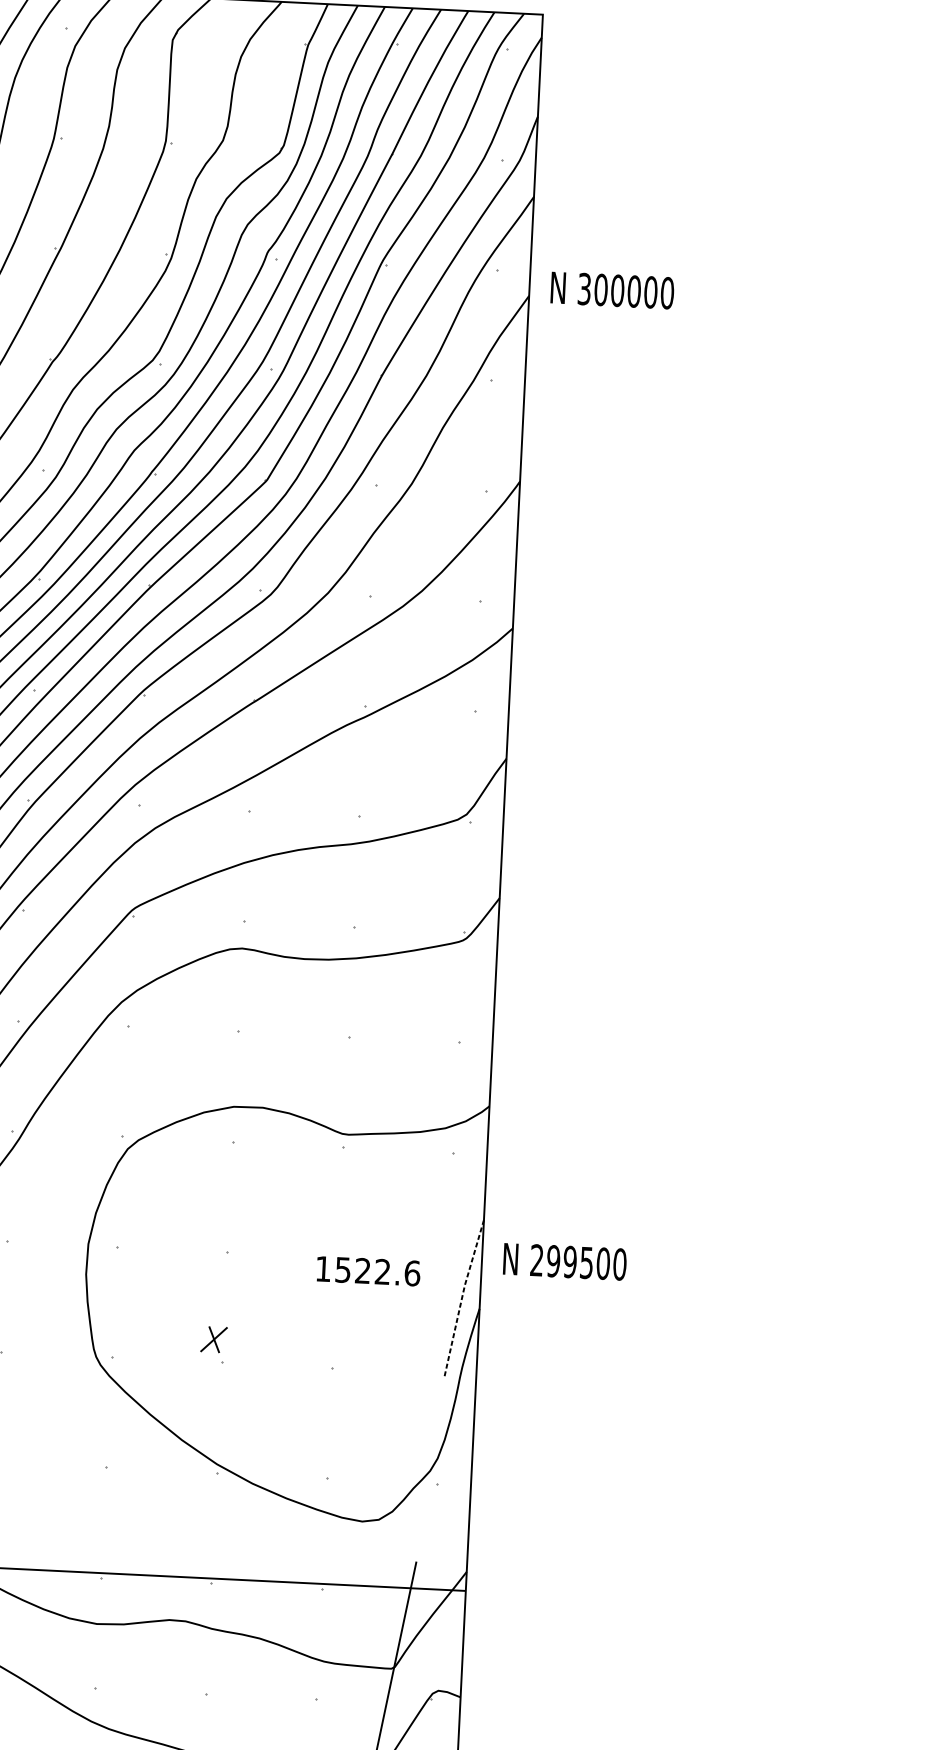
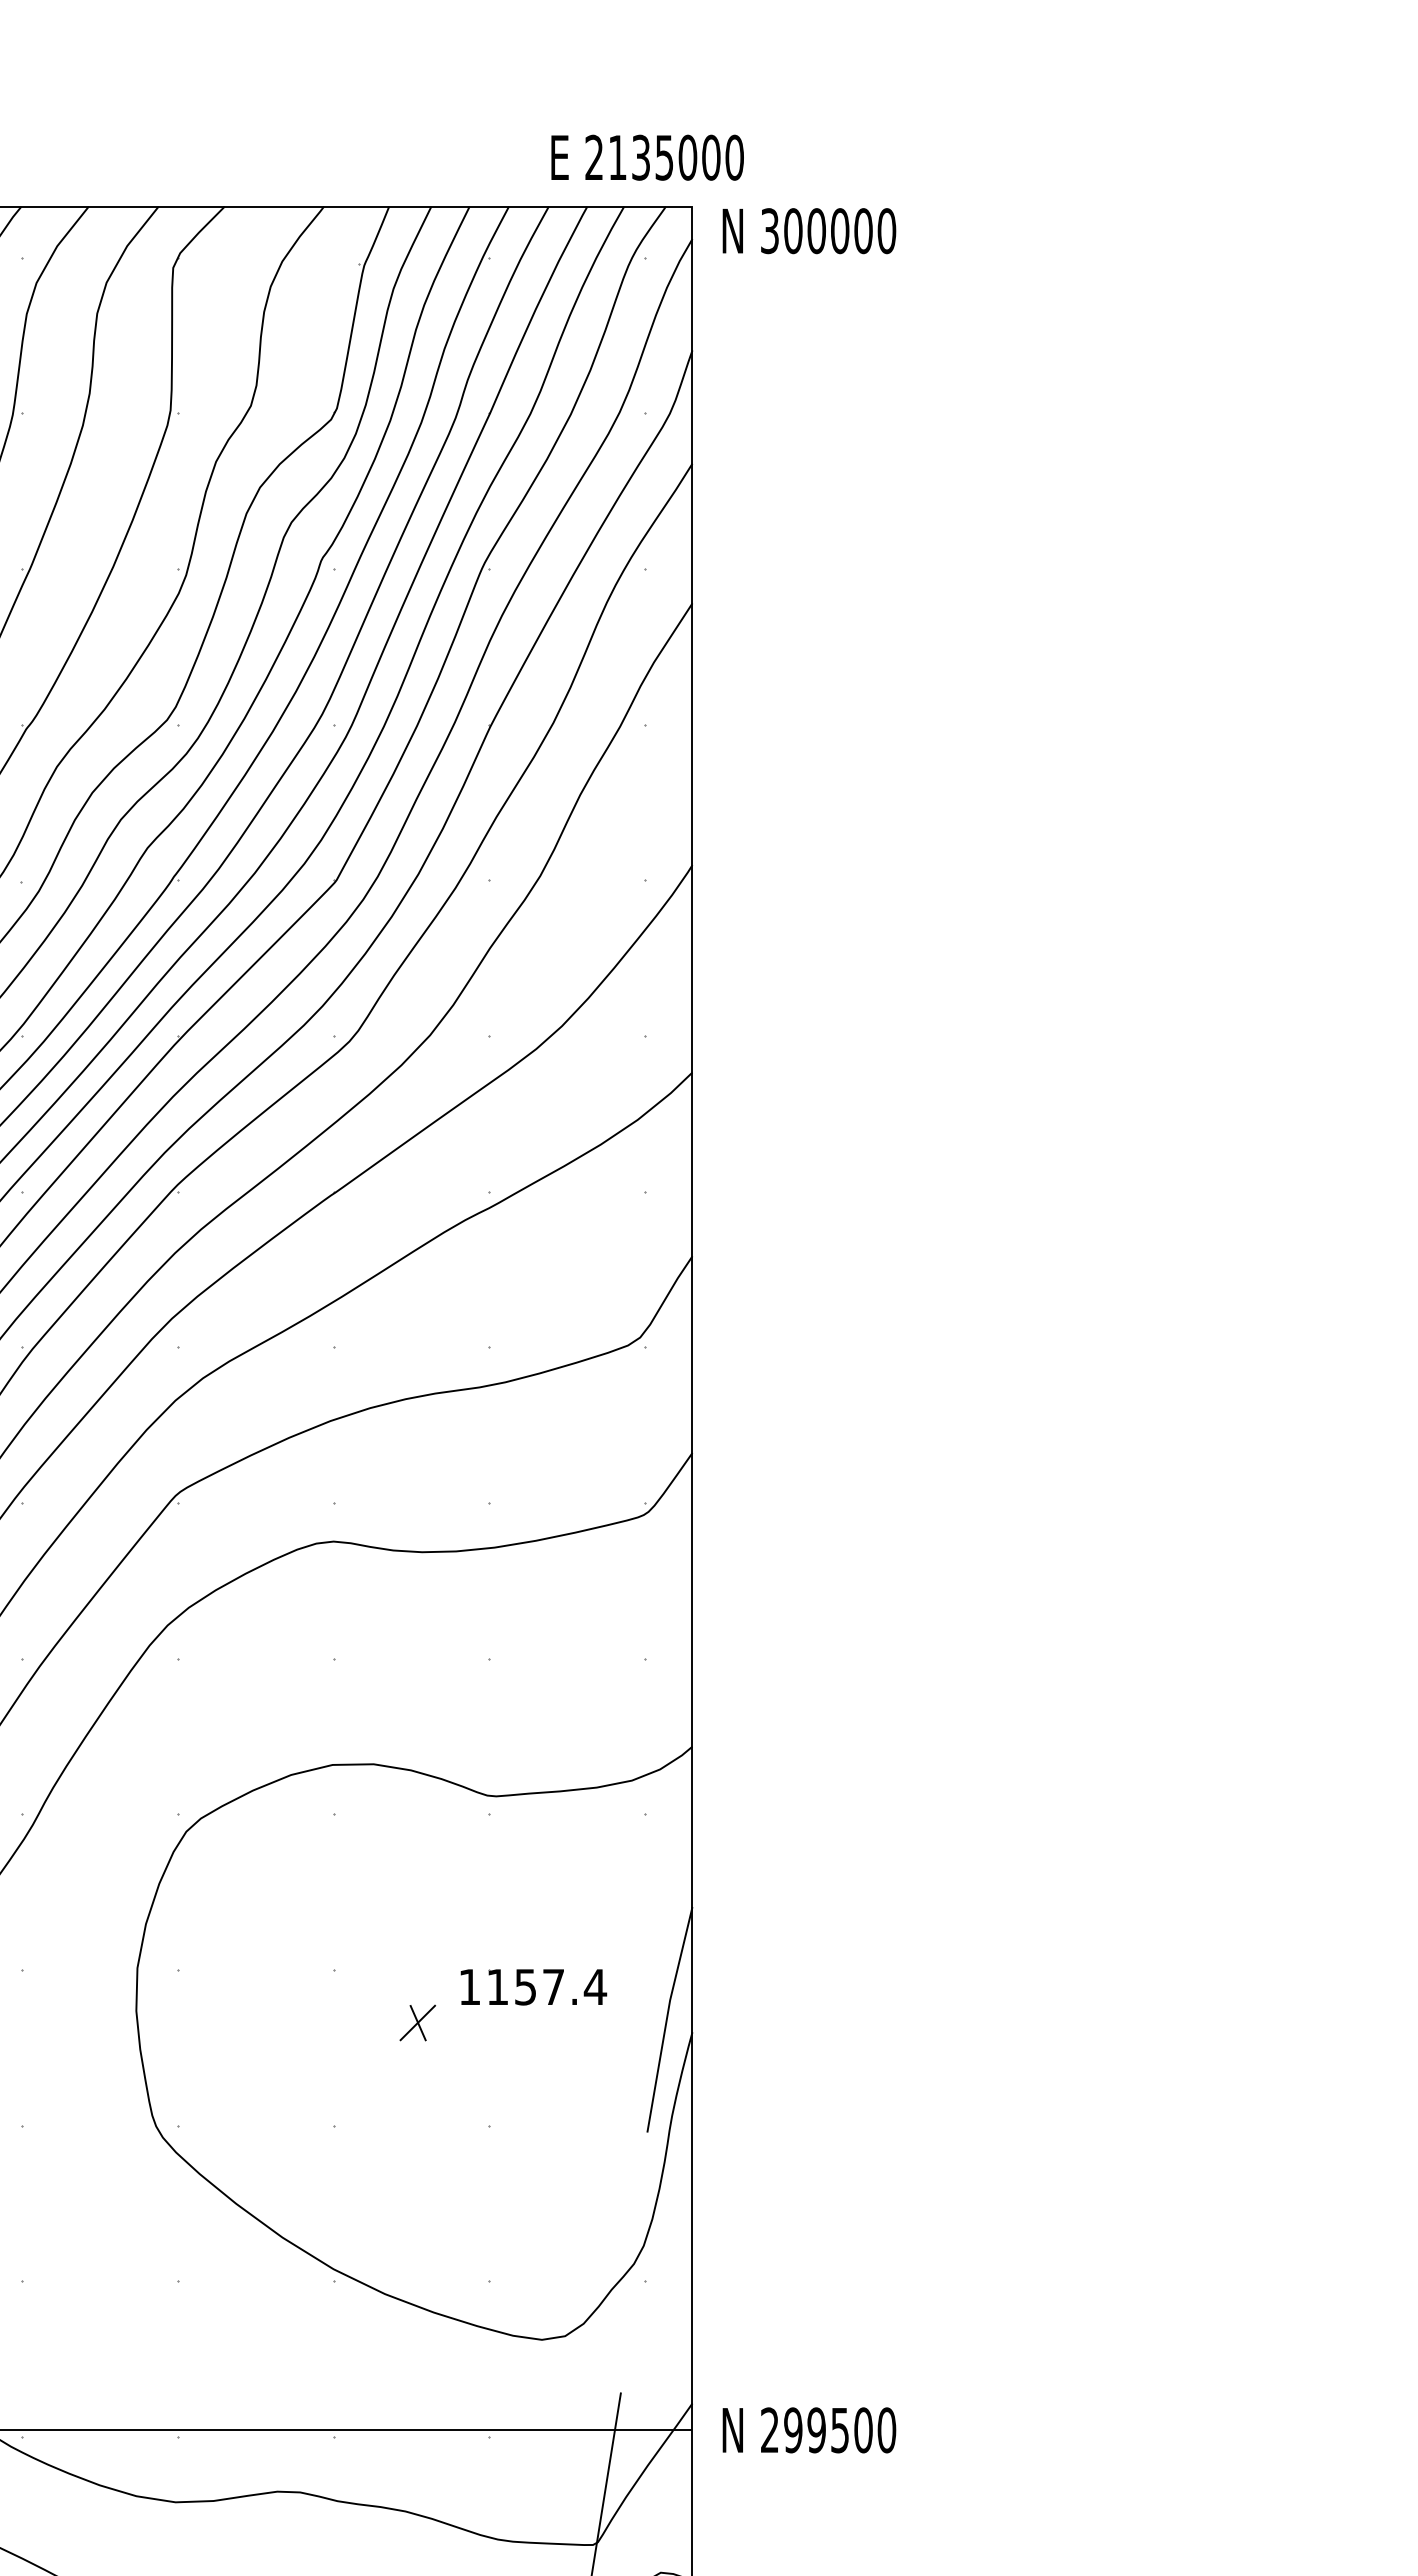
text: (612, 290) -> (809, 231), moved
text: (565, 1261) -> (809, 2430), moved
text: (378, 1271) -> (547, 1986), 1522.6 -> 1157.4
line: (461, 1298) -> (666, 2018), dashed -> solid
part: (213, 1339) -> (417, 2022), moved

